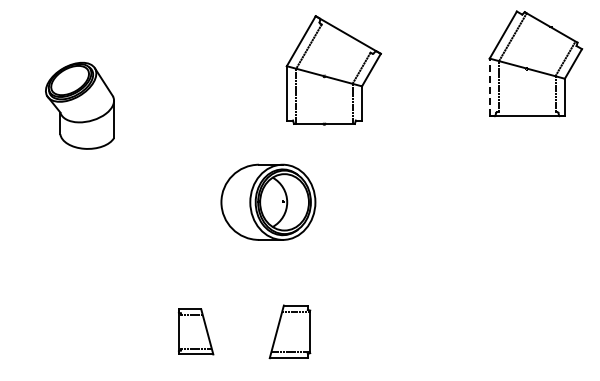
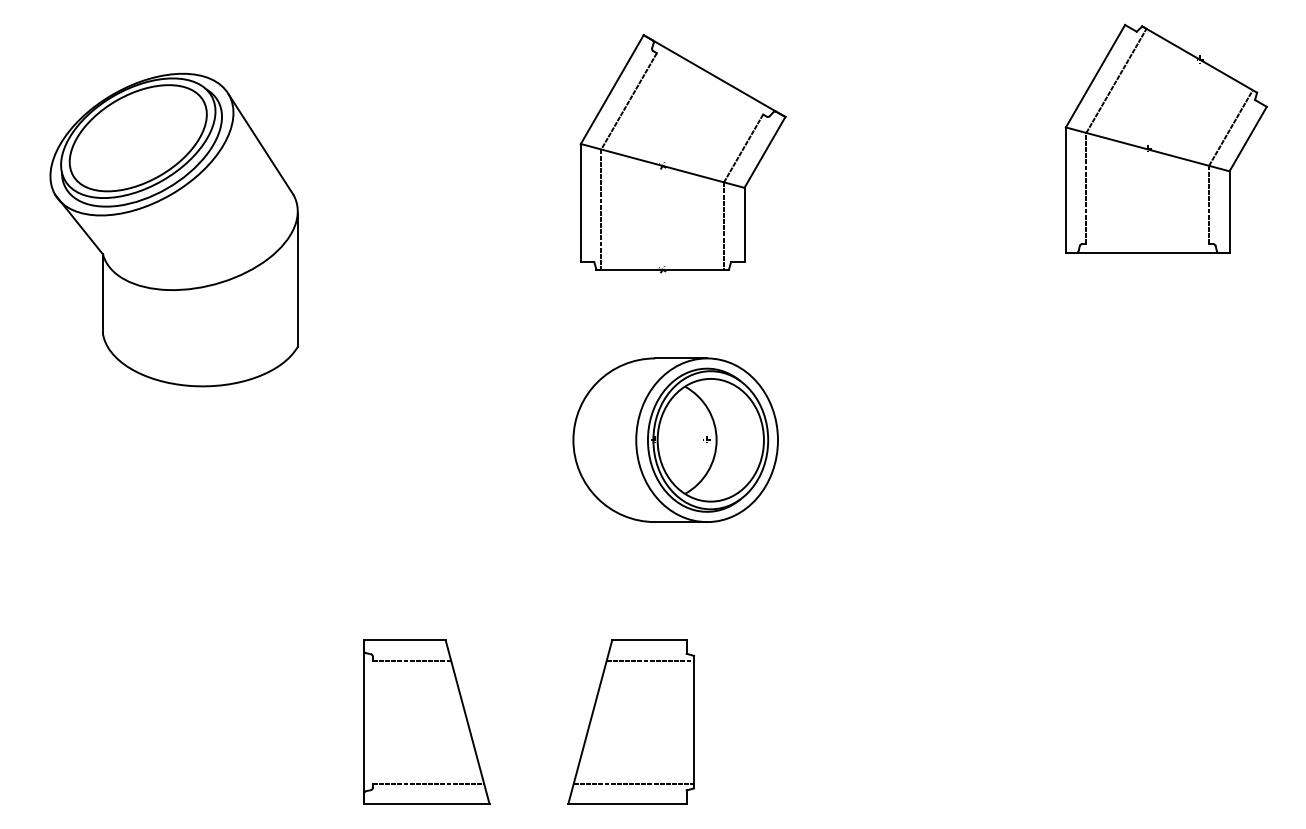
part: (333, 70) -> (682, 153), moved
line: (489, 87) -> (1065, 190), dashed -> solid
part: (79, 105) -> (173, 229), size x1.67
part: (268, 201) -> (675, 438), moved
part: (195, 331) -> (425, 721), size x1.67
part: (289, 331) -> (630, 721), size x1.43

